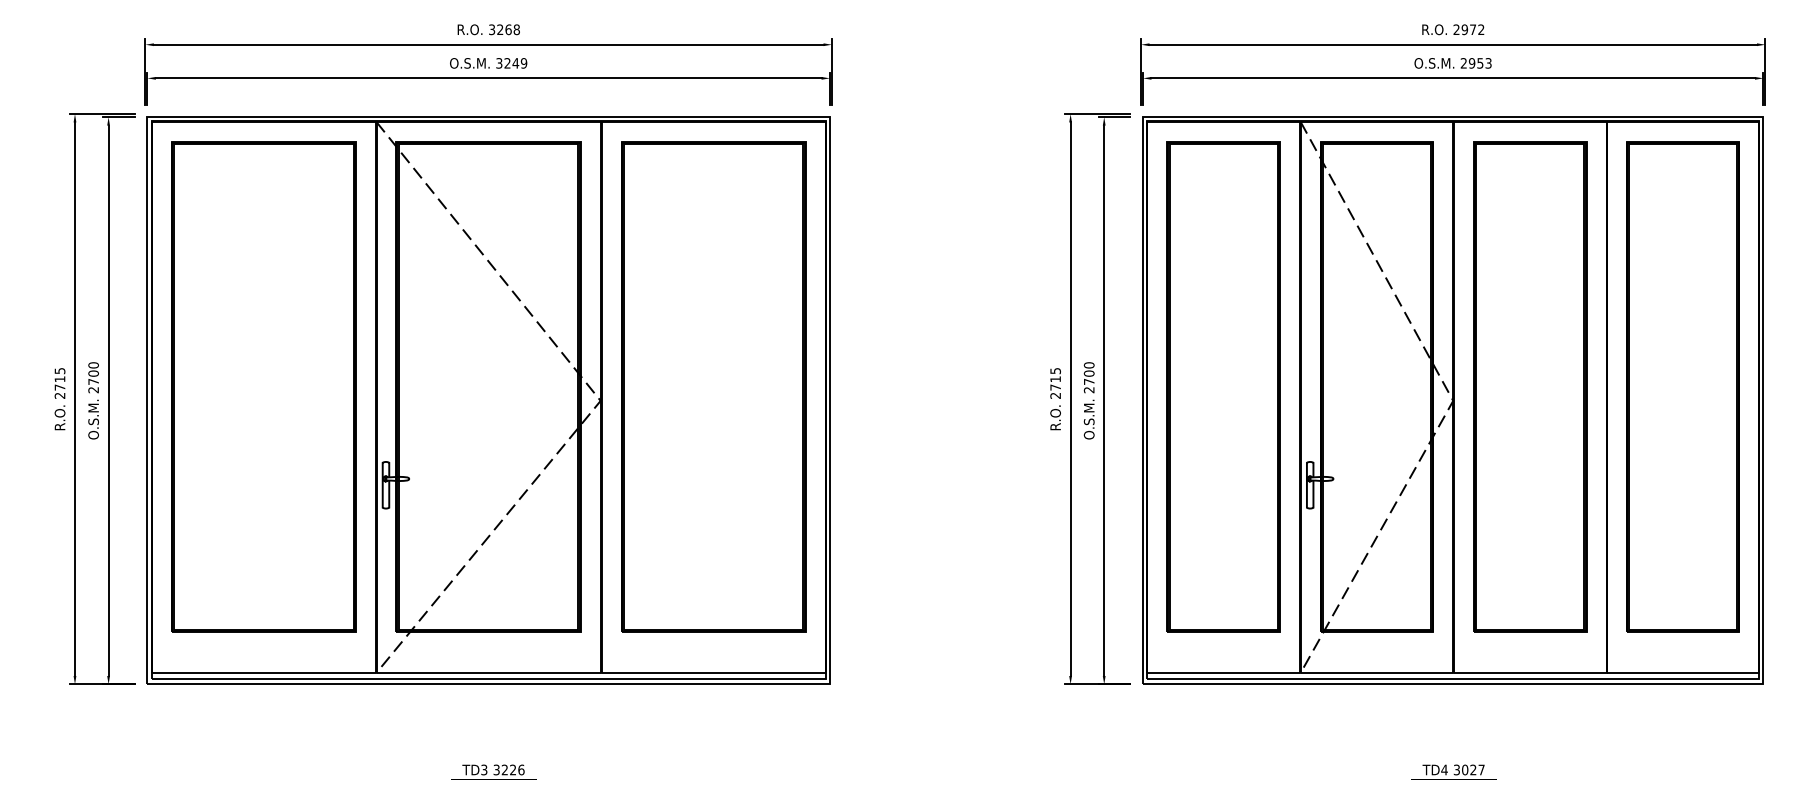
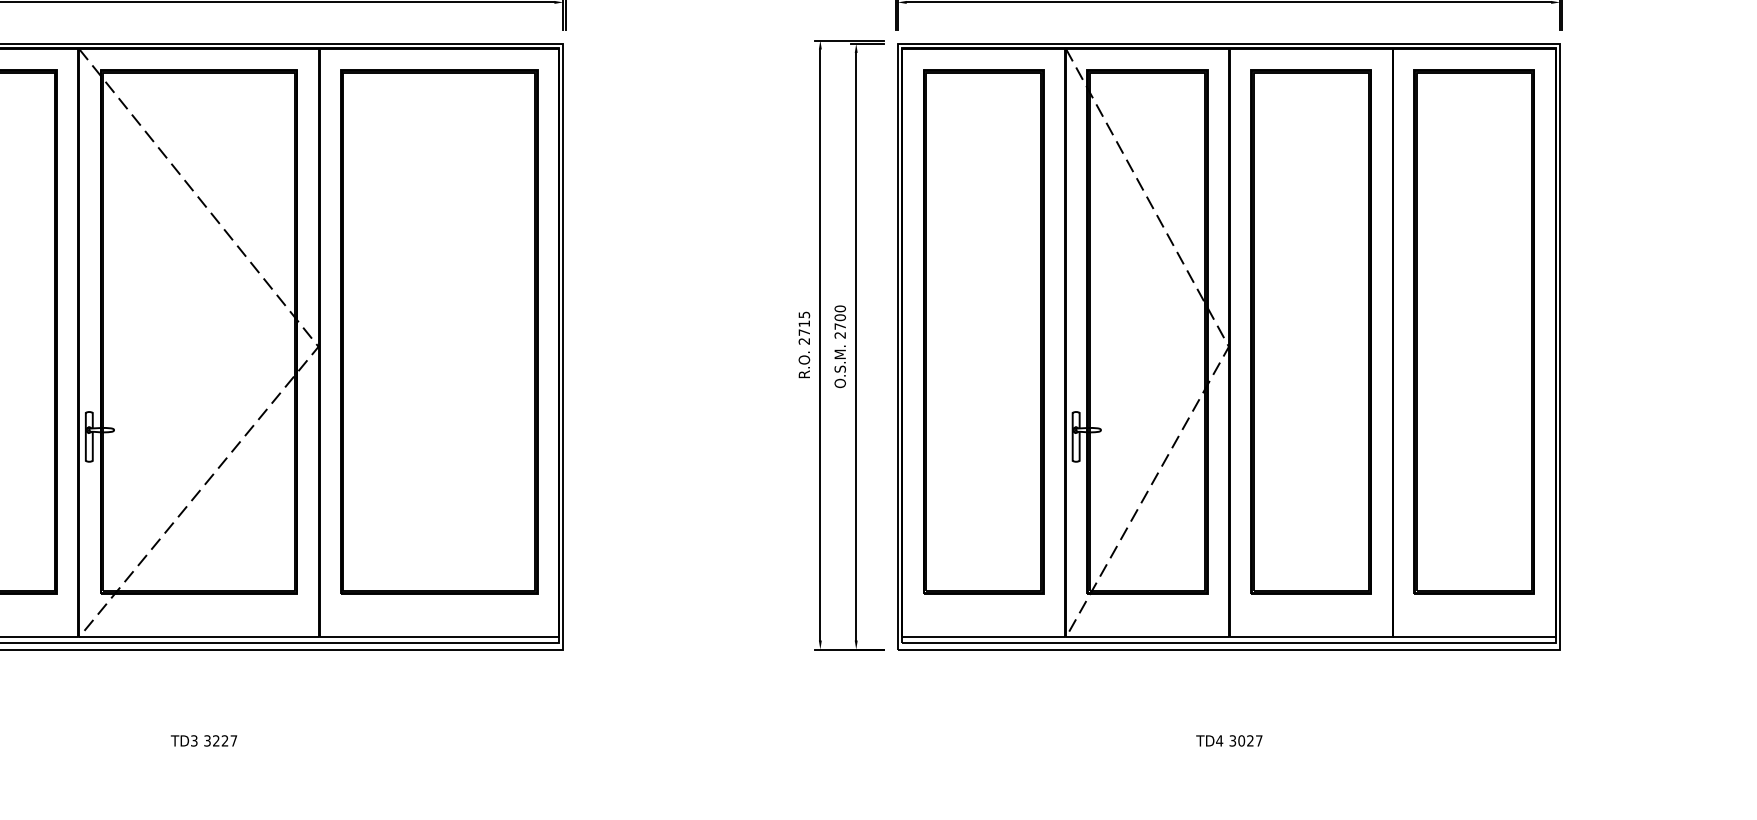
text: (521, 769) -> (234, 740), 3226 -> 3227

